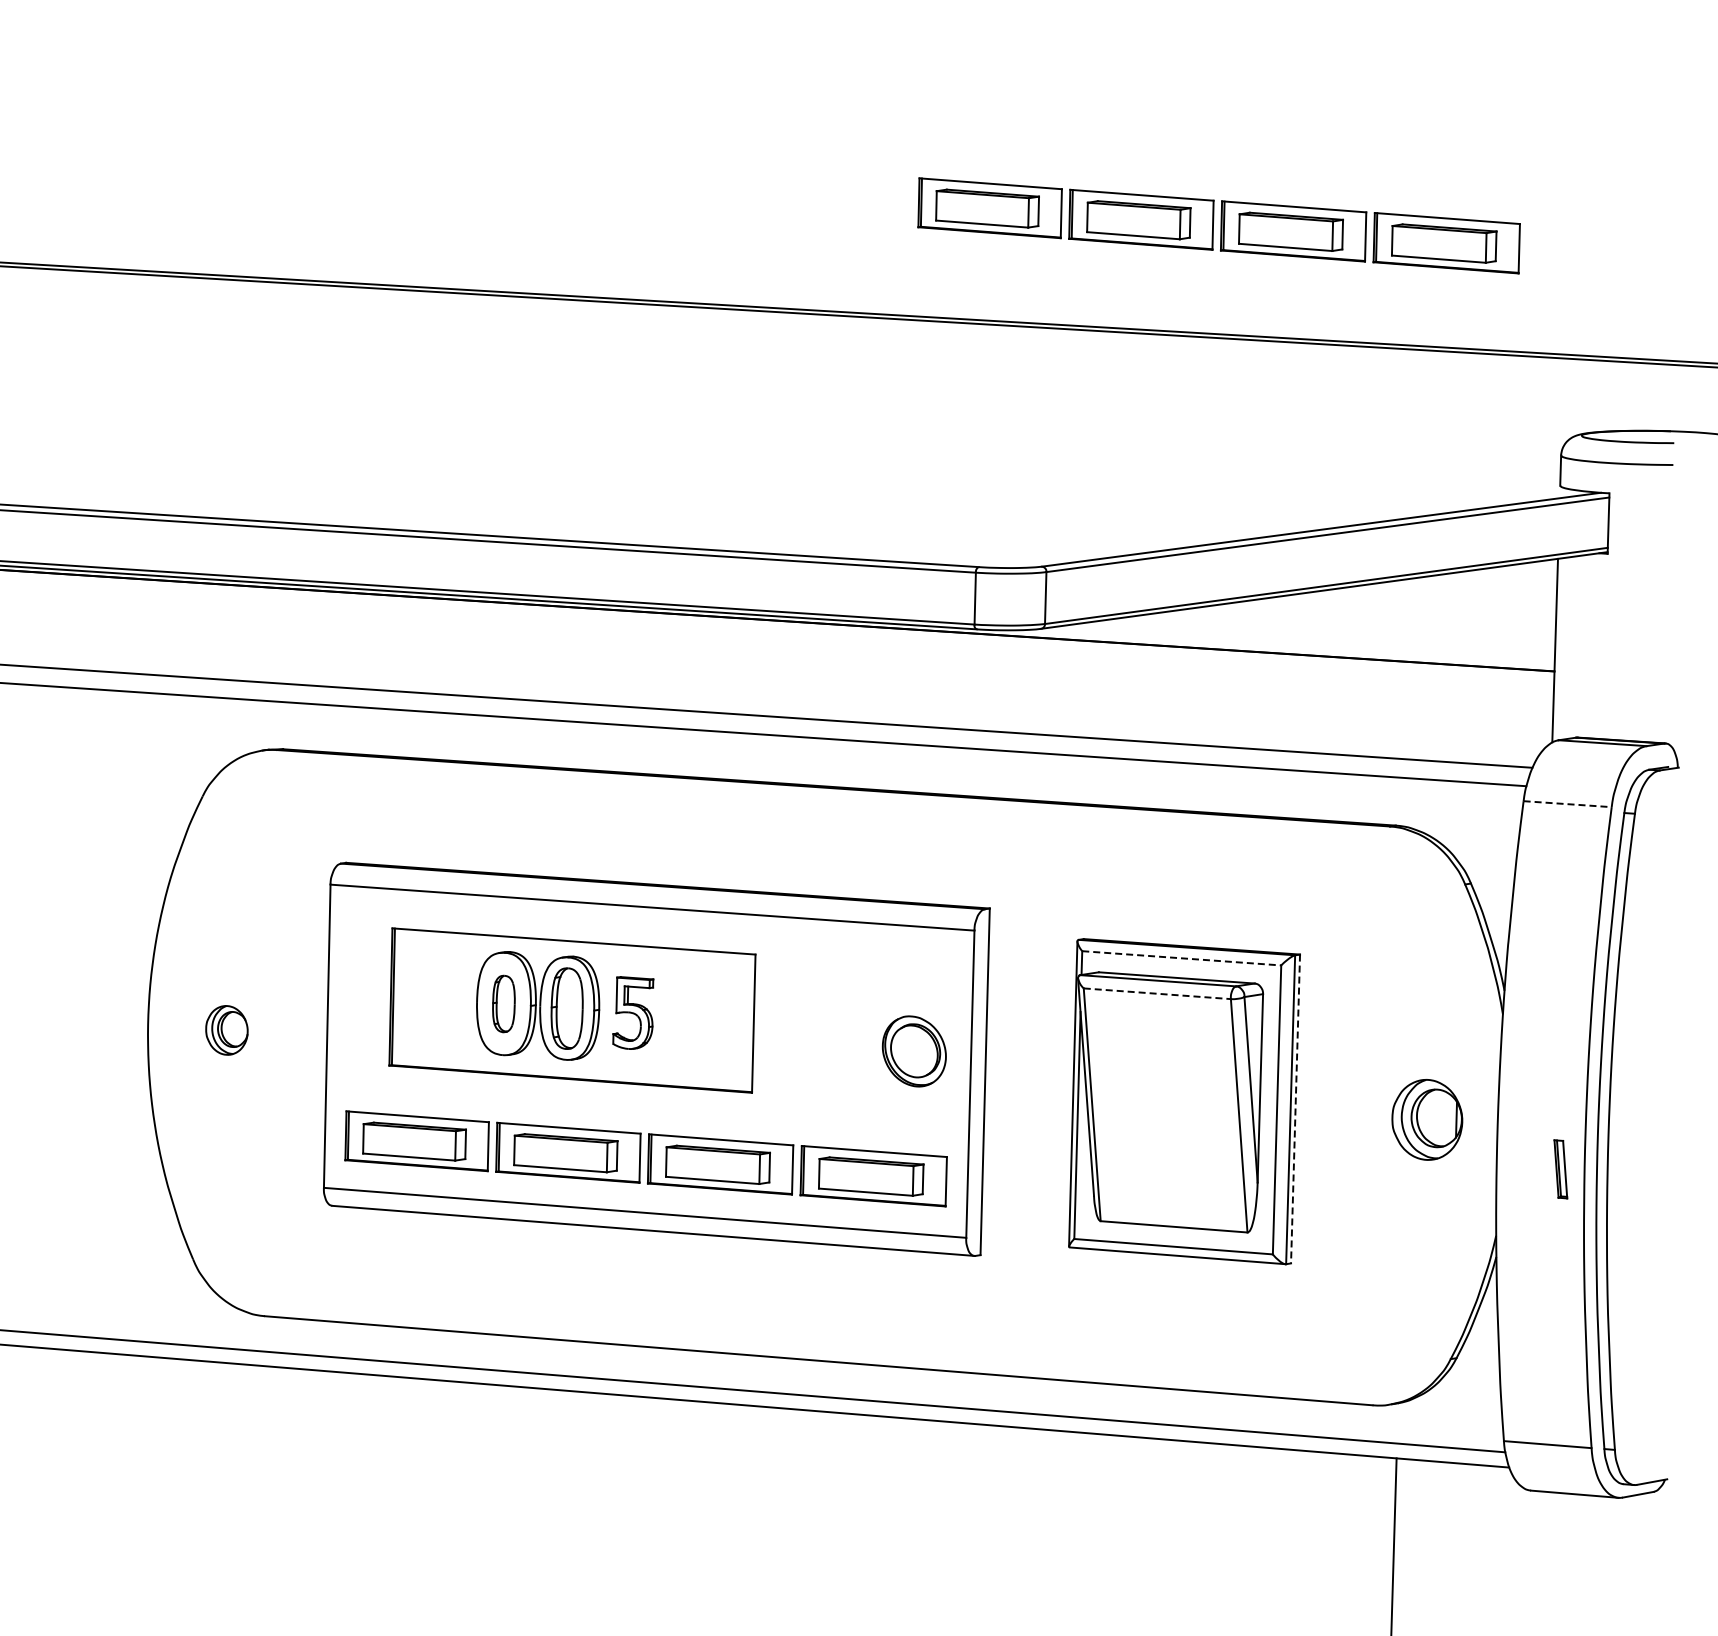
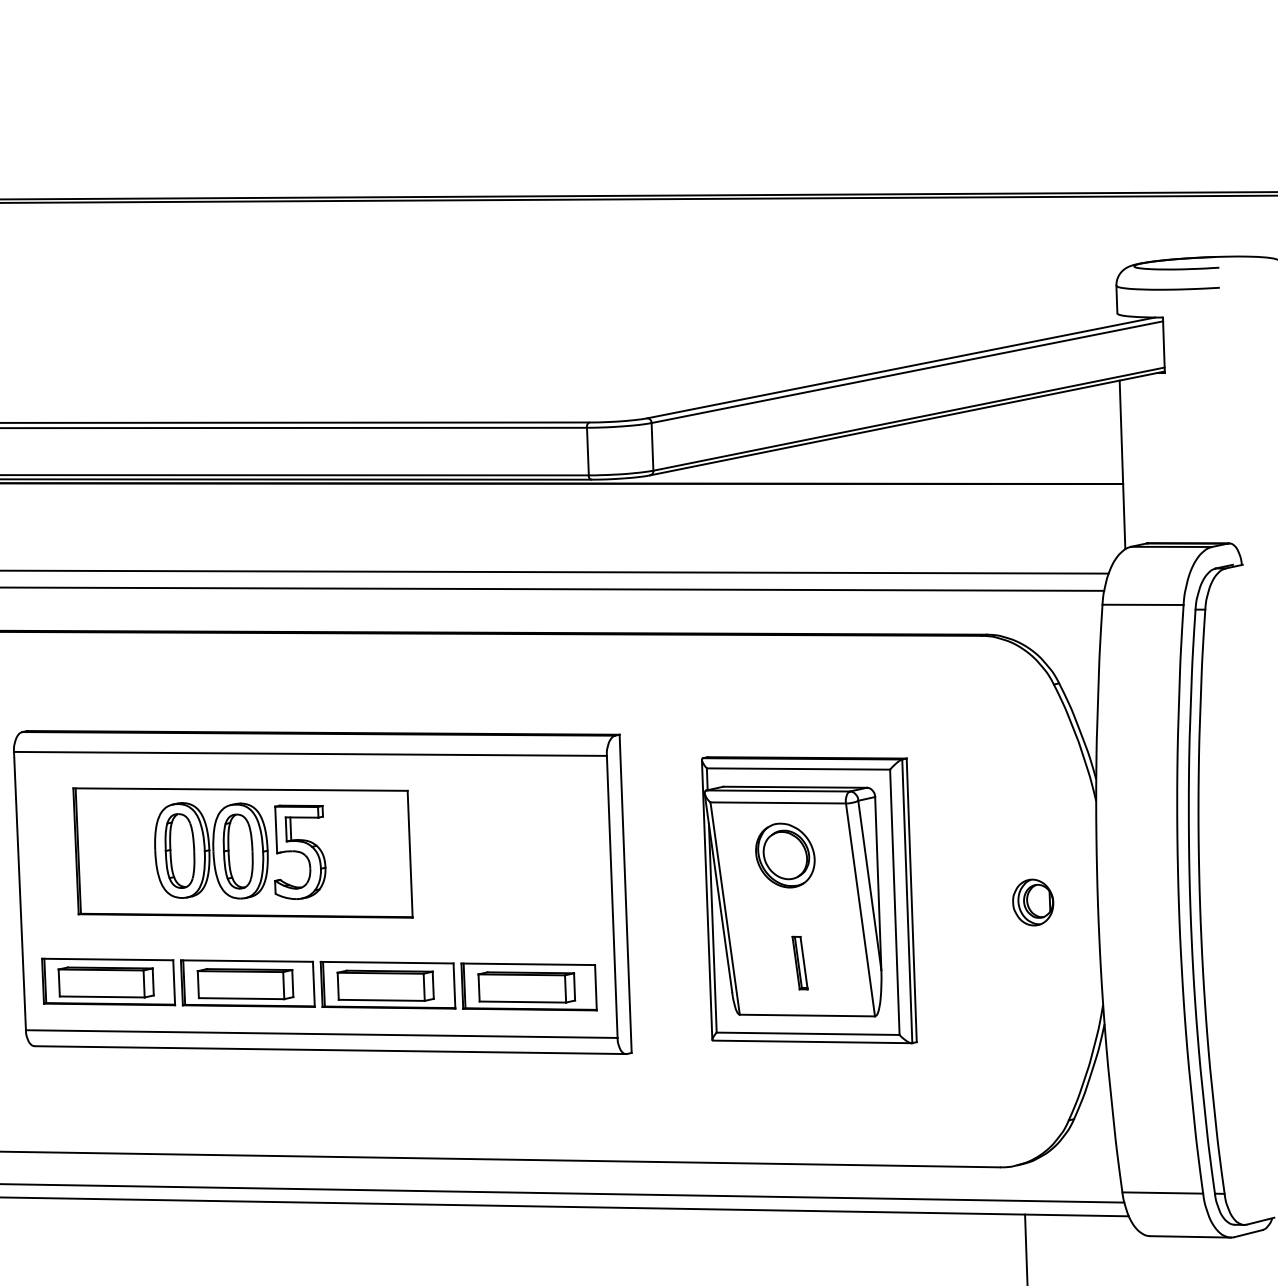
part: (1218, 225) -> (788, 95), removed
line: (1568, 804) -> (1143, 605), dashed -> solid
line: (1181, 958) -> (798, 769), dashed -> solid
line: (1157, 993) -> (778, 802), dashed -> solid
part: (503, 1003) -> (179, 850), size x1.43
part: (632, 1012) -> (298, 851), size x1.43
part: (913, 1051) -> (784, 855), moved
line: (1295, 1109) -> (911, 900), dashed -> solid
part: (1427, 1119) -> (1033, 902), size x0.62
part: (1560, 1169) -> (799, 963), moved

